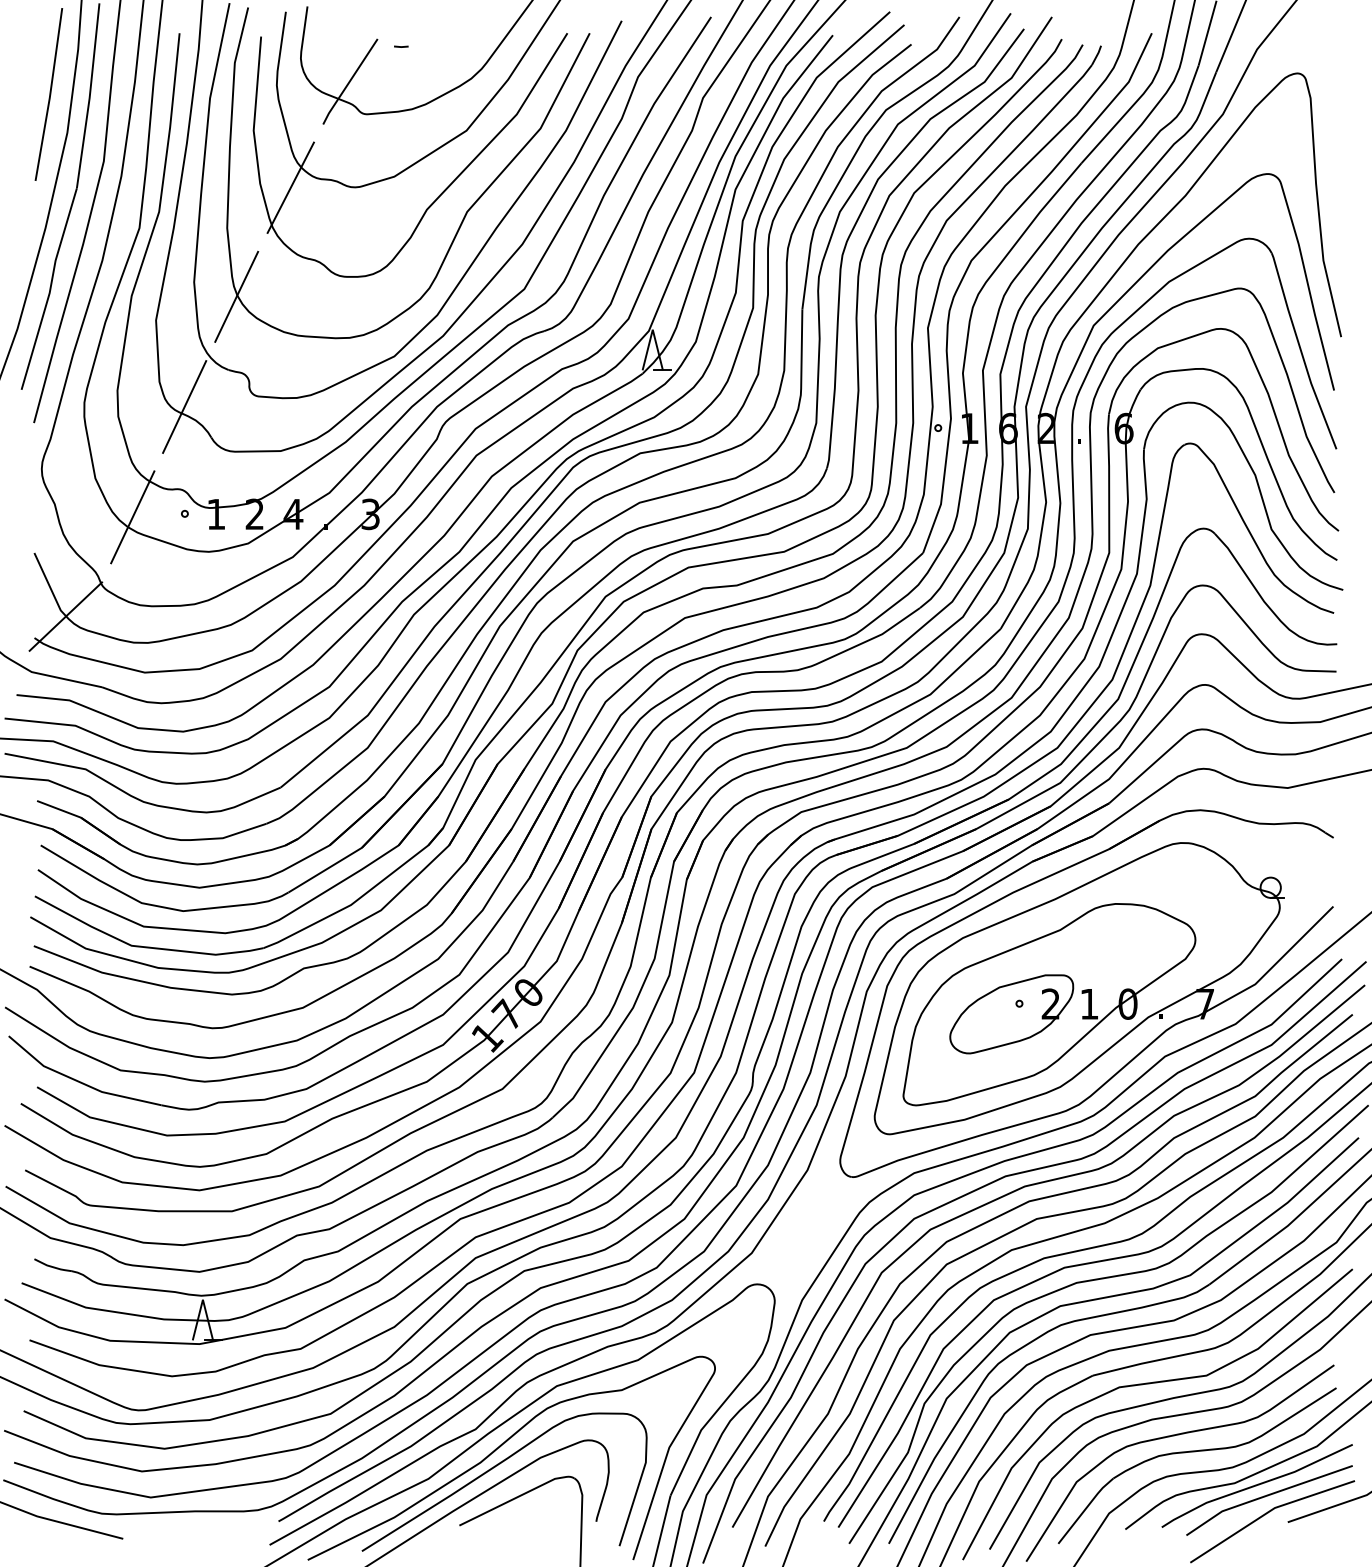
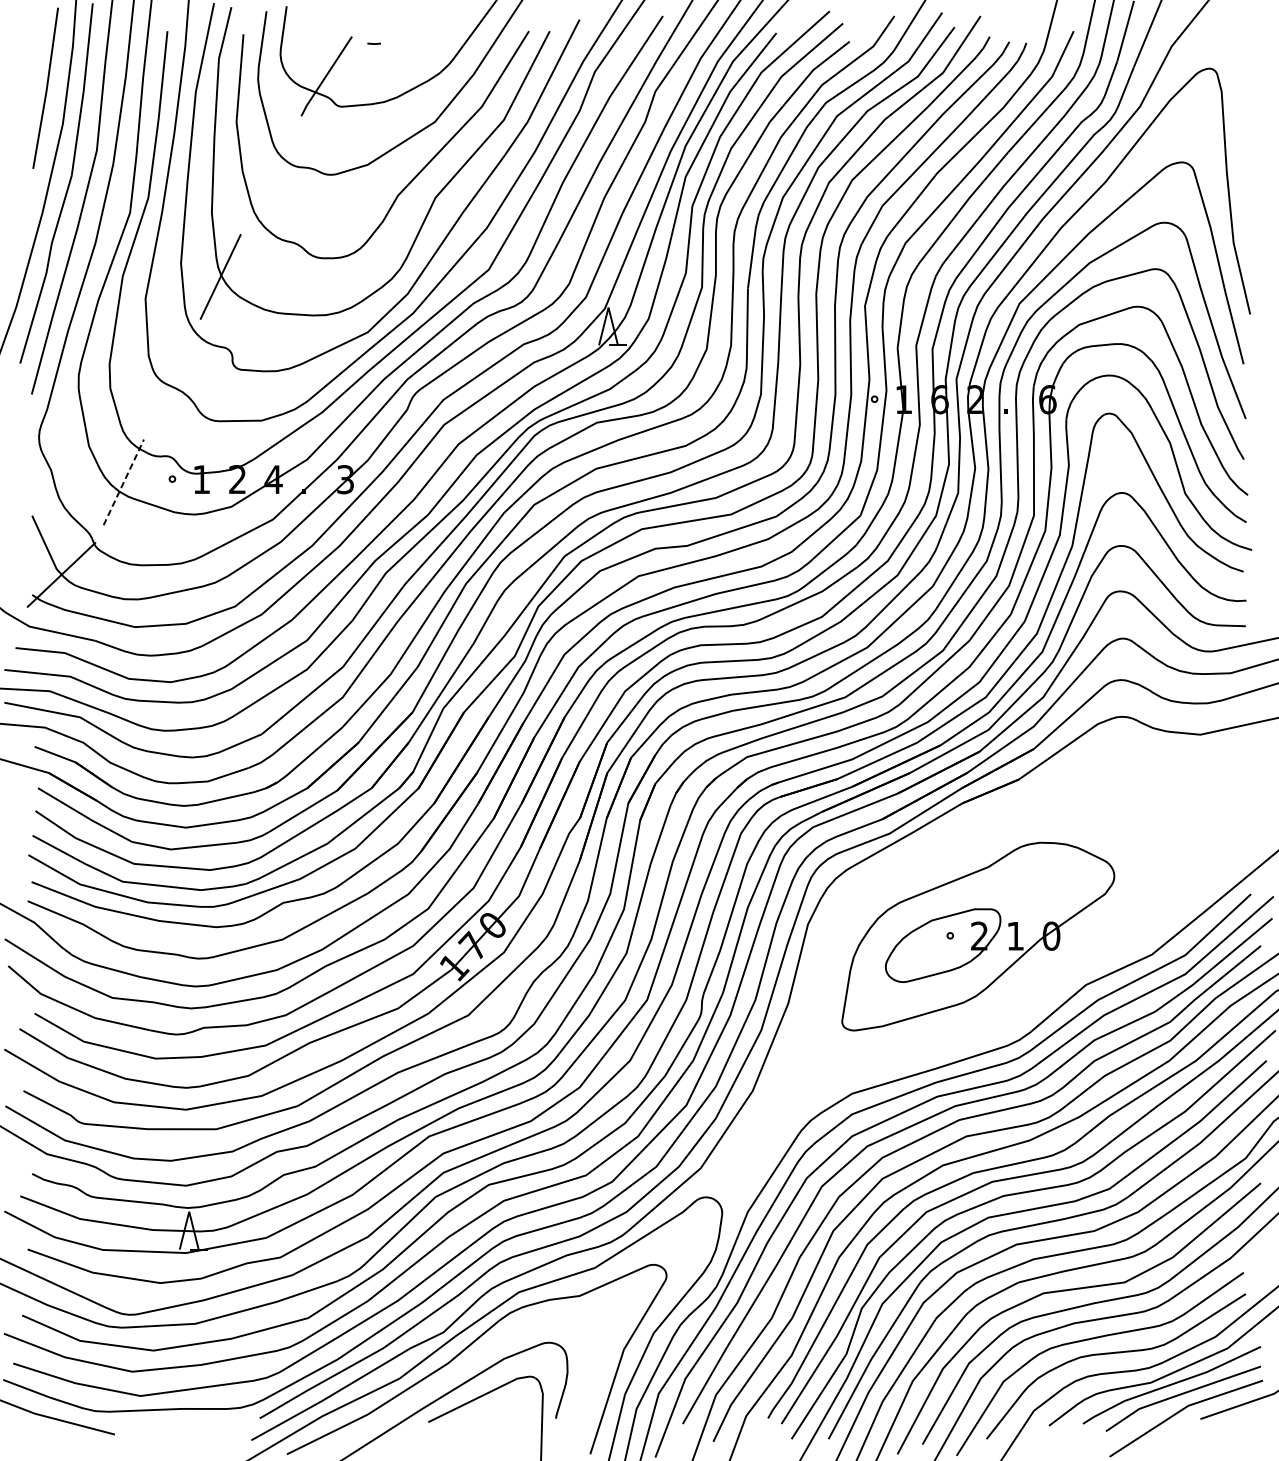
line: (290, 187) -> (270, 174), removed
line: (184, 406) -> (172, 379), removed
line: (132, 517) -> (123, 482), solid -> dashed
part: (1086, 993) -> (1012, 926), removed
curve: (497, 1466) -> (463, 1367), removed

